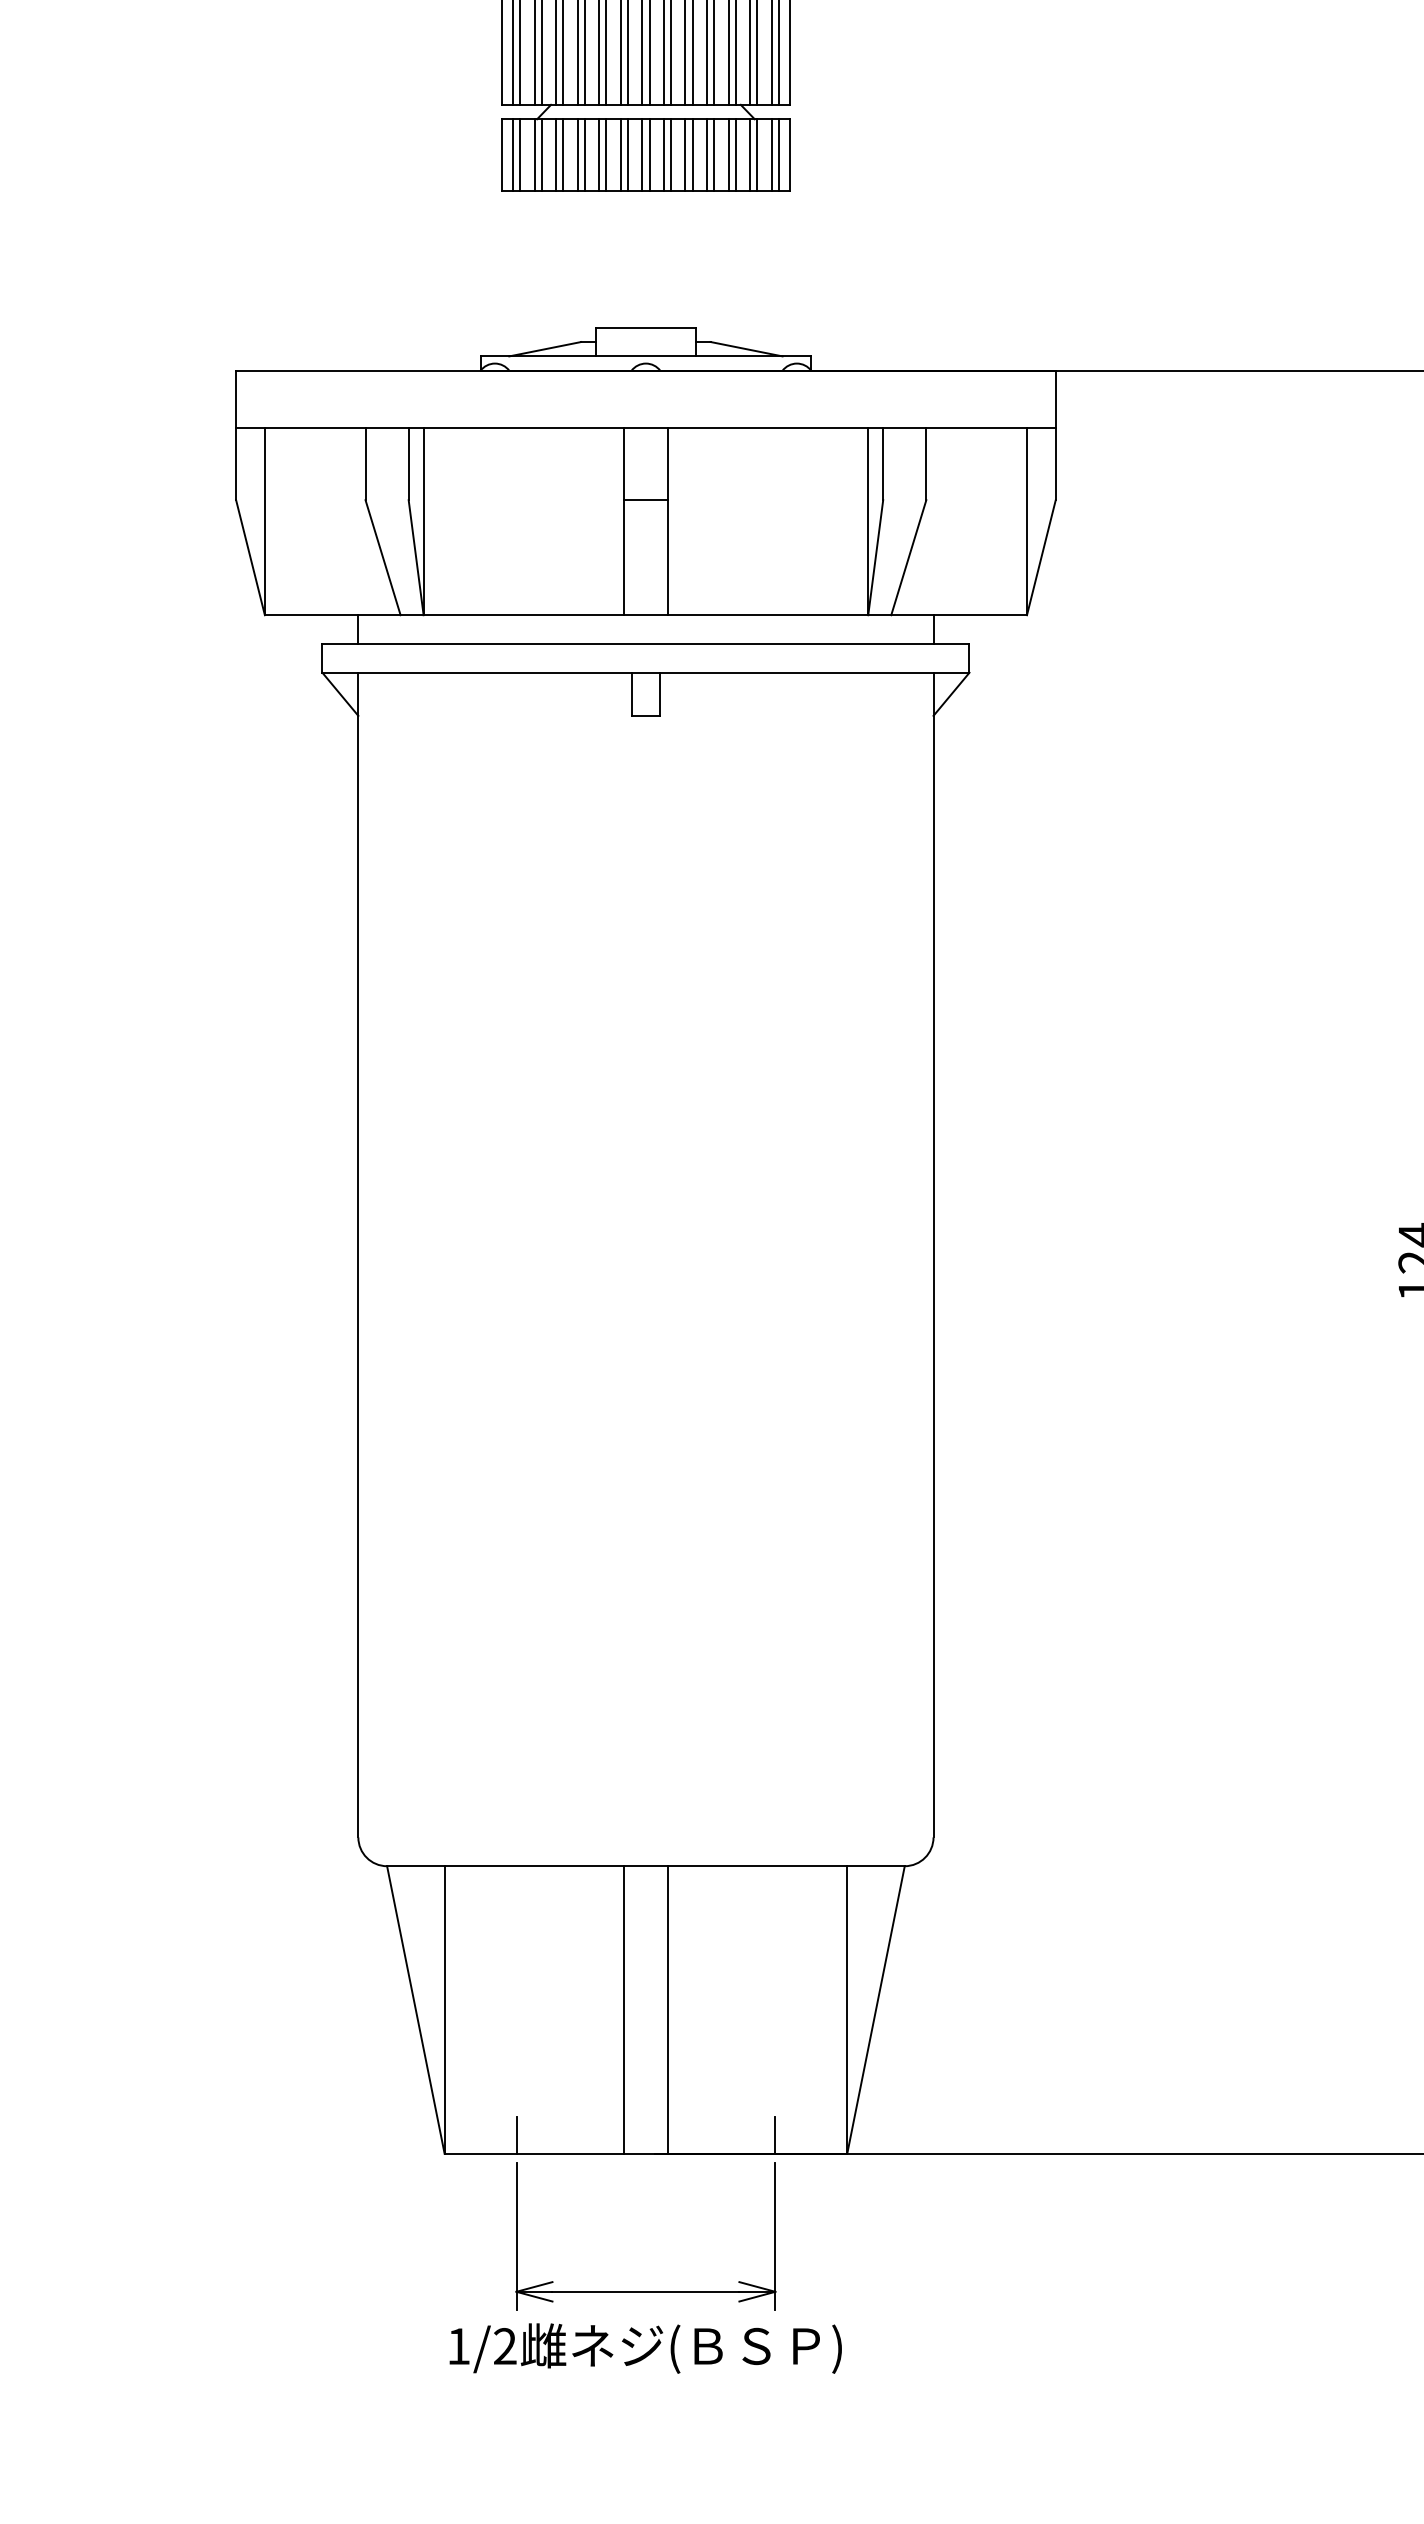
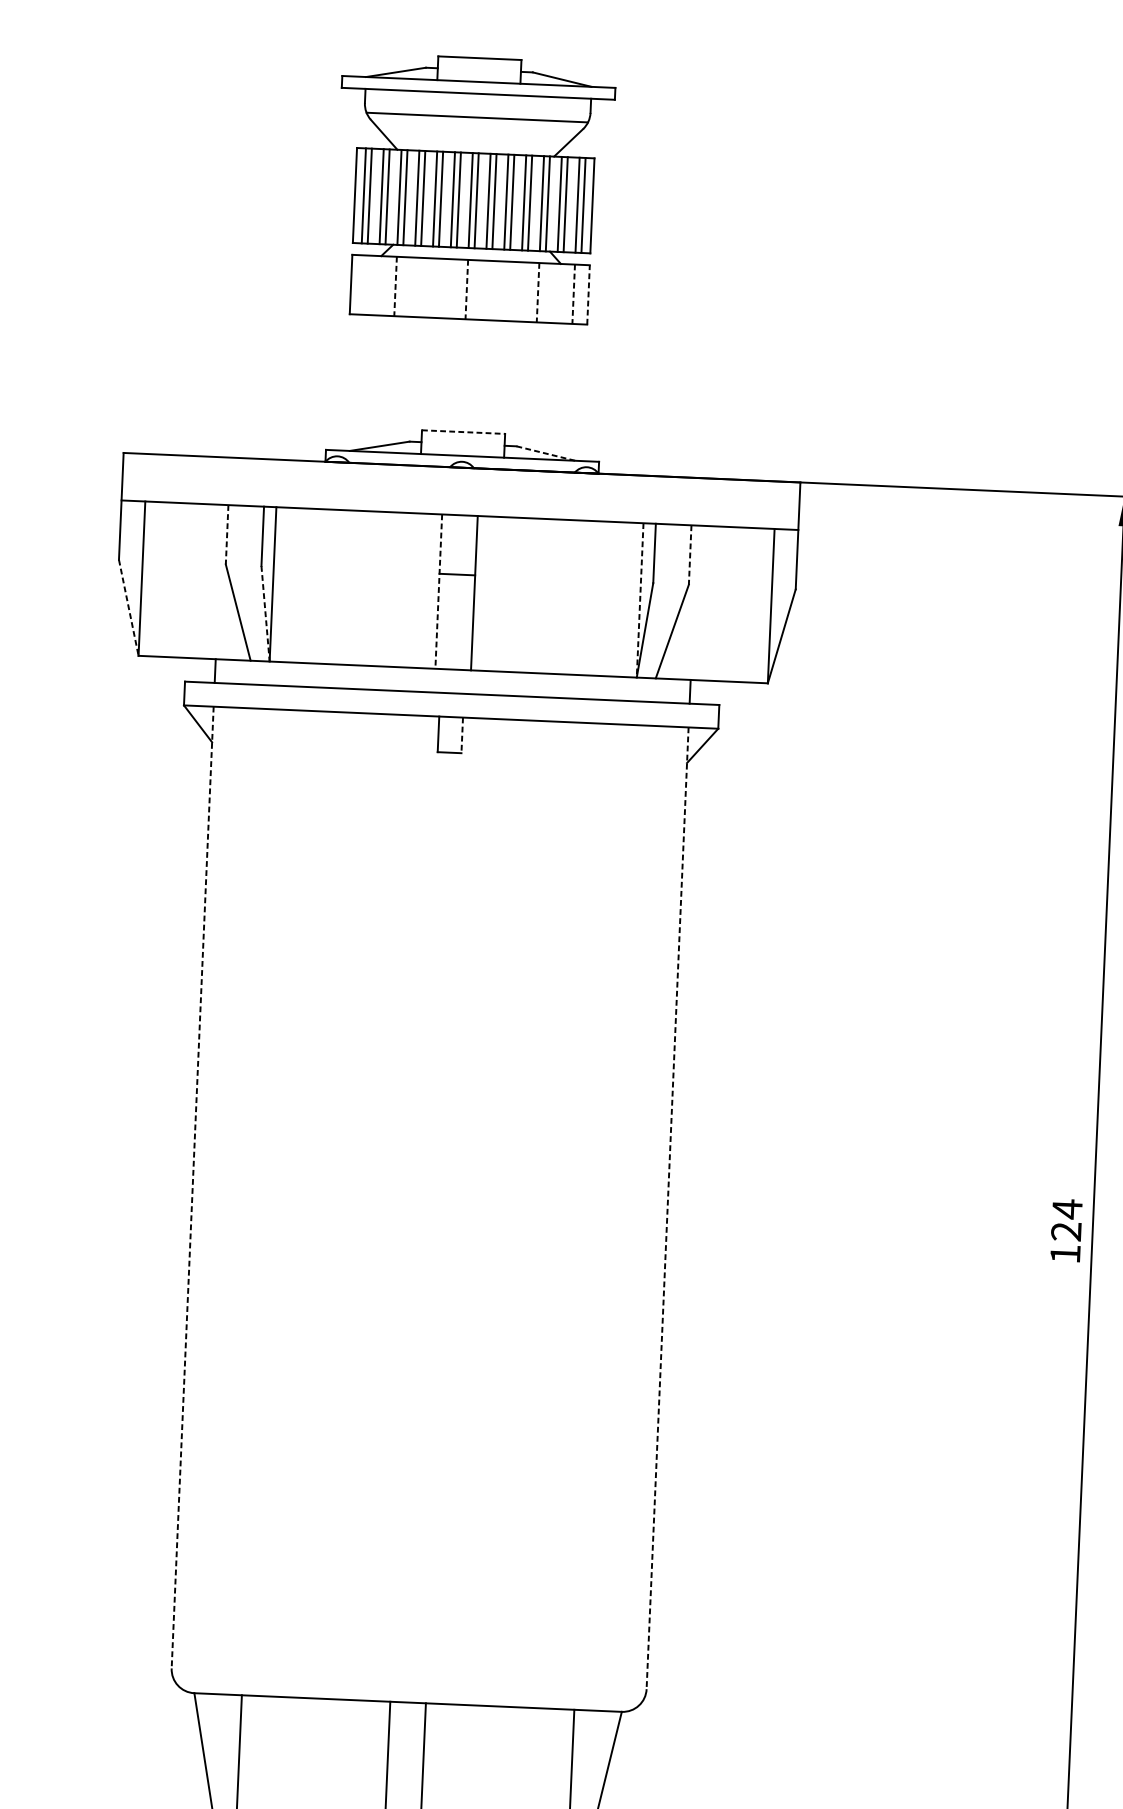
line: (512, 155) -> (359, 285), removed
line: (520, 155) -> (366, 285), removed
line: (534, 155) -> (377, 285), removed
line: (541, 155) -> (383, 286), removed
line: (556, 155) -> (395, 286), solid -> dashed
line: (563, 155) -> (401, 287), removed
line: (577, 155) -> (413, 287), removed
line: (584, 155) -> (419, 287), removed
line: (599, 155) -> (431, 288), removed
line: (606, 155) -> (437, 288), removed
line: (620, 155) -> (448, 289), removed
line: (627, 155) -> (454, 289), removed
line: (642, 155) -> (466, 289), solid -> dashed
line: (649, 155) -> (472, 290), removed
line: (663, 155) -> (484, 290), removed
line: (671, 155) -> (490, 290), removed
line: (685, 155) -> (502, 291), removed
line: (692, 155) -> (508, 291), removed
line: (707, 155) -> (520, 292), removed
line: (714, 155) -> (526, 292), removed
line: (728, 155) -> (537, 292), solid -> dashed
line: (735, 155) -> (543, 293), removed
line: (750, 155) -> (556, 293), removed
line: (757, 155) -> (561, 294), removed
line: (771, 155) -> (573, 294), solid -> dashed
line: (778, 155) -> (579, 294), removed
line: (789, 155) -> (588, 295), solid -> dashed
line: (646, 327) -> (464, 432), solid -> dashed
line: (746, 349) -> (545, 453), solid -> dashed
line: (365, 464) -> (227, 535), solid -> dashed
line: (926, 464) -> (690, 555), solid -> dashed
line: (624, 522) -> (438, 592), solid -> dashed
line: (868, 522) -> (640, 601), solid -> dashed
line: (250, 558) -> (128, 608), solid -> dashed
line: (416, 558) -> (265, 614), solid -> dashed
line: (660, 694) -> (462, 735), solid -> dashed
line: (358, 1255) -> (192, 1187), solid -> dashed
line: (933, 1255) -> (667, 1208), solid -> dashed

